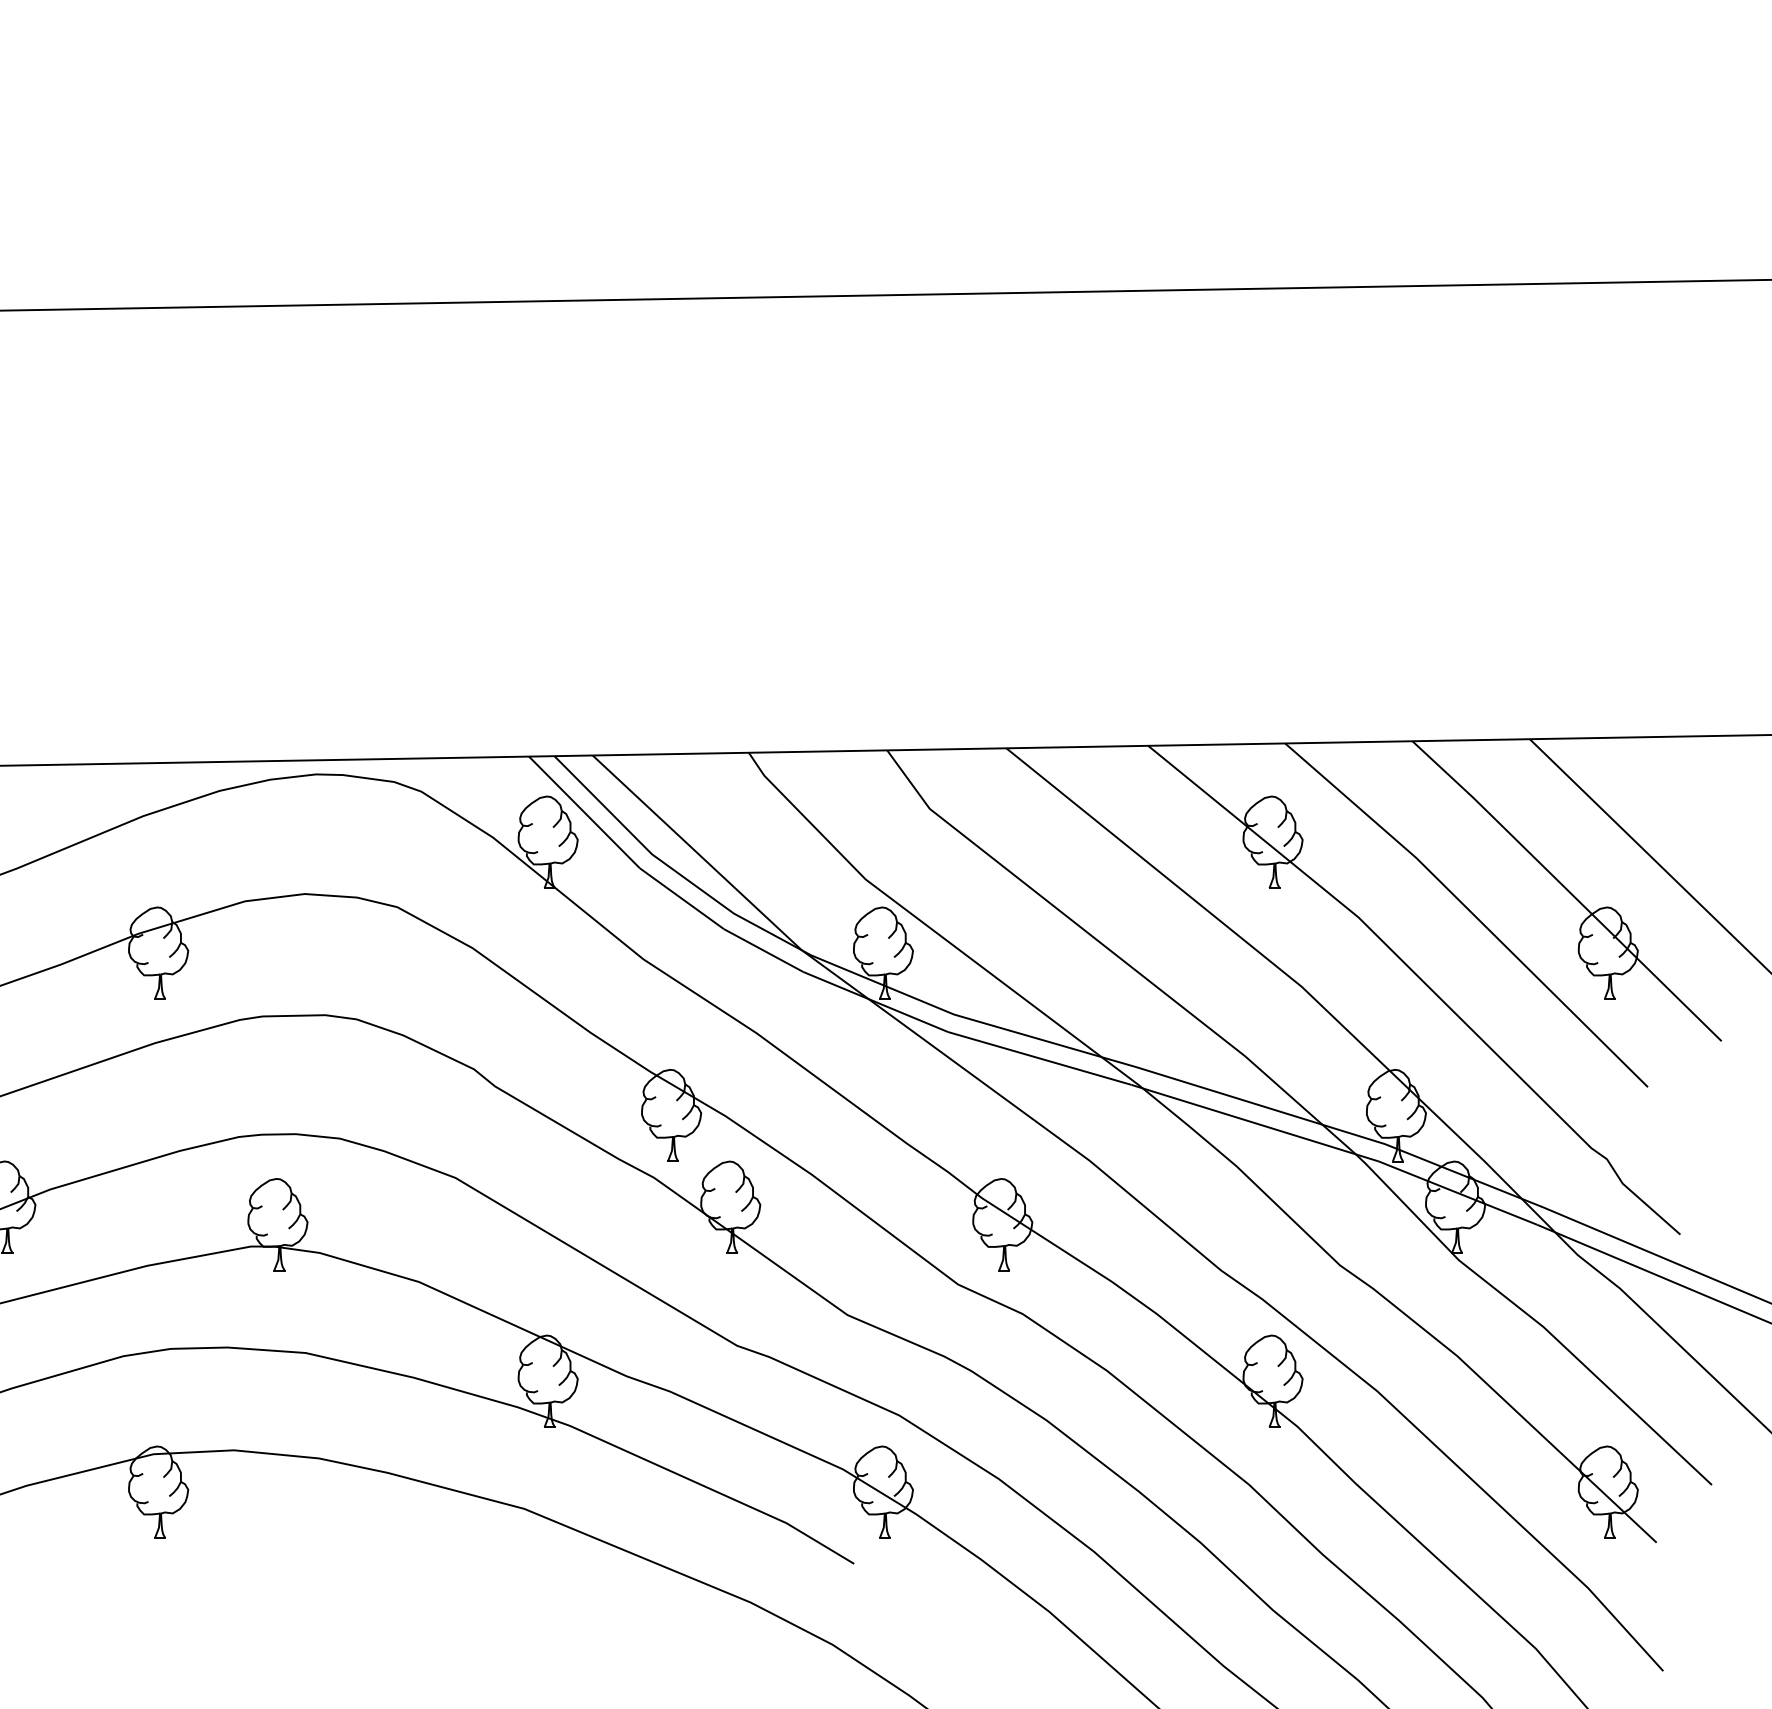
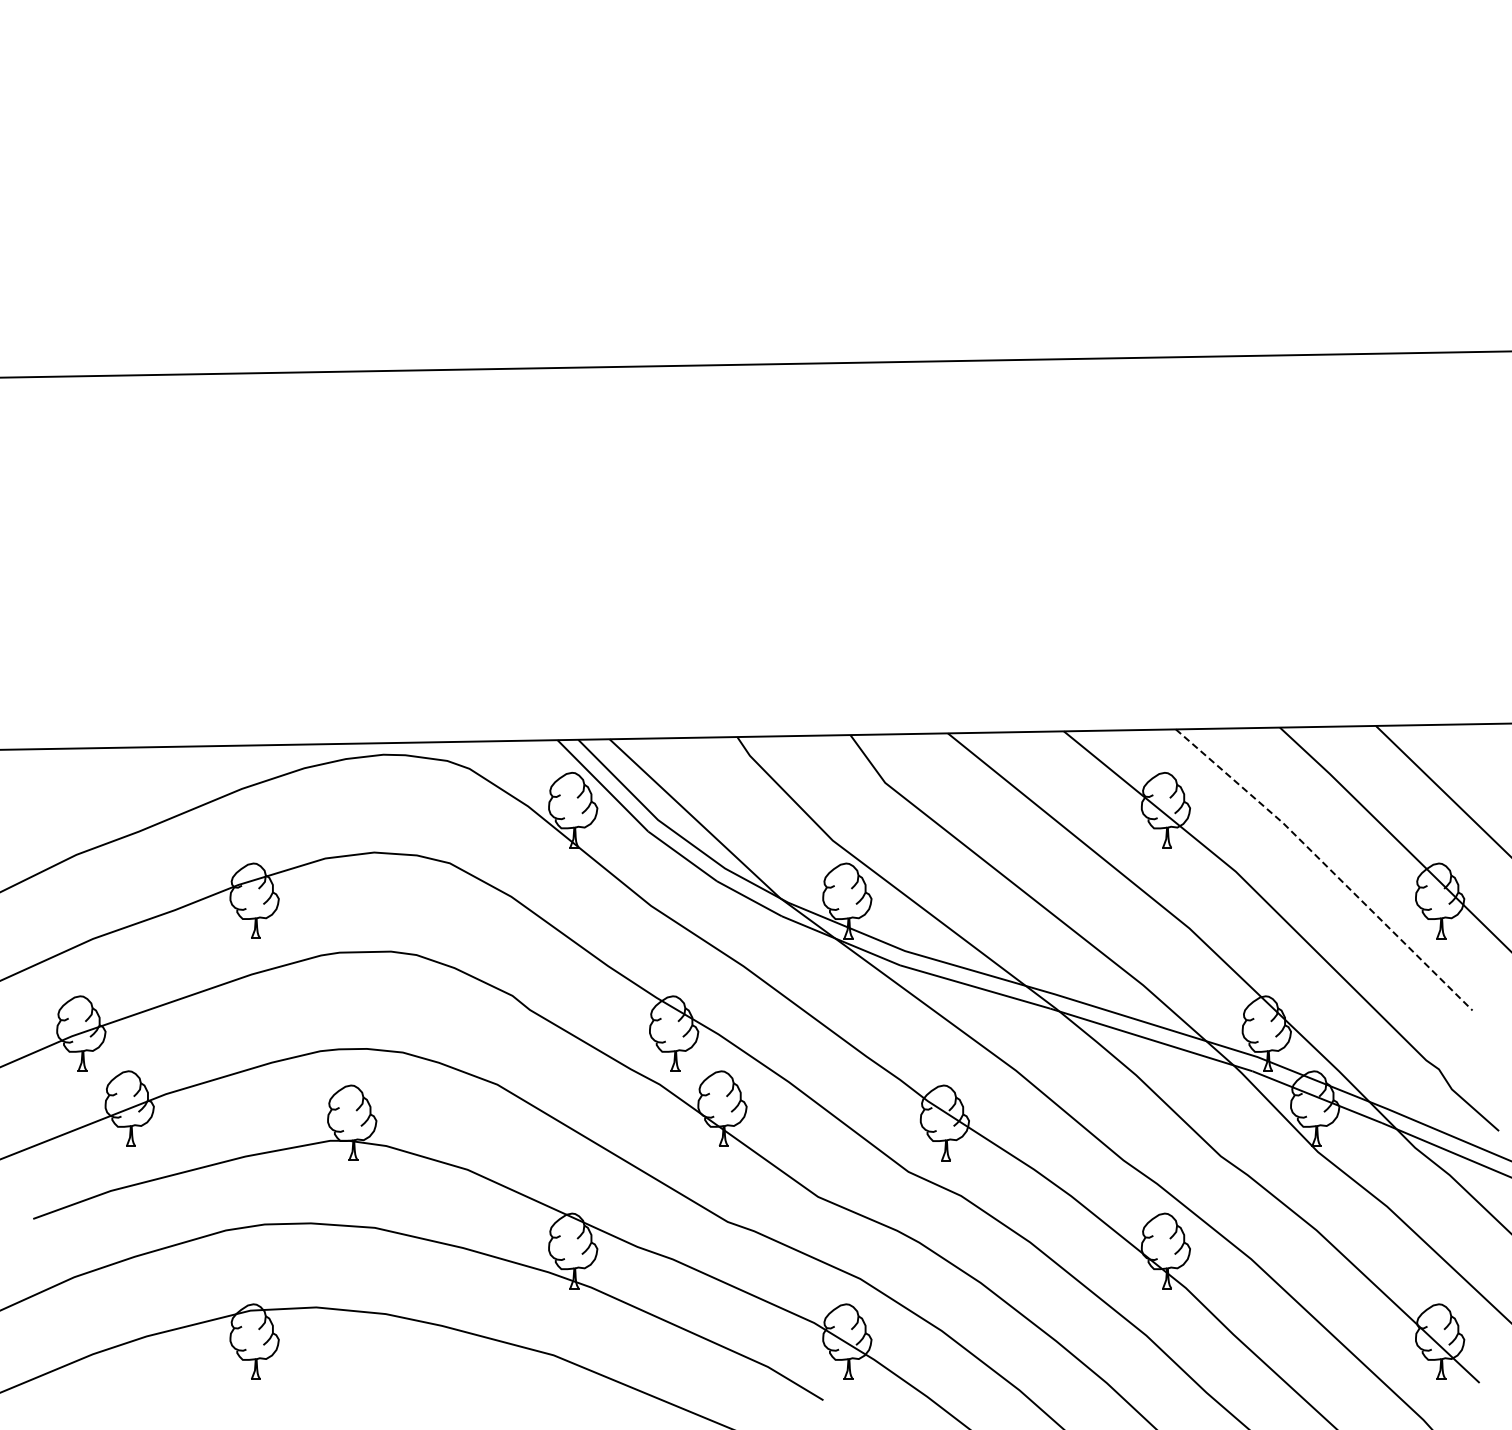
line: (1469, 911) -> (1326, 866), solid -> dashed

